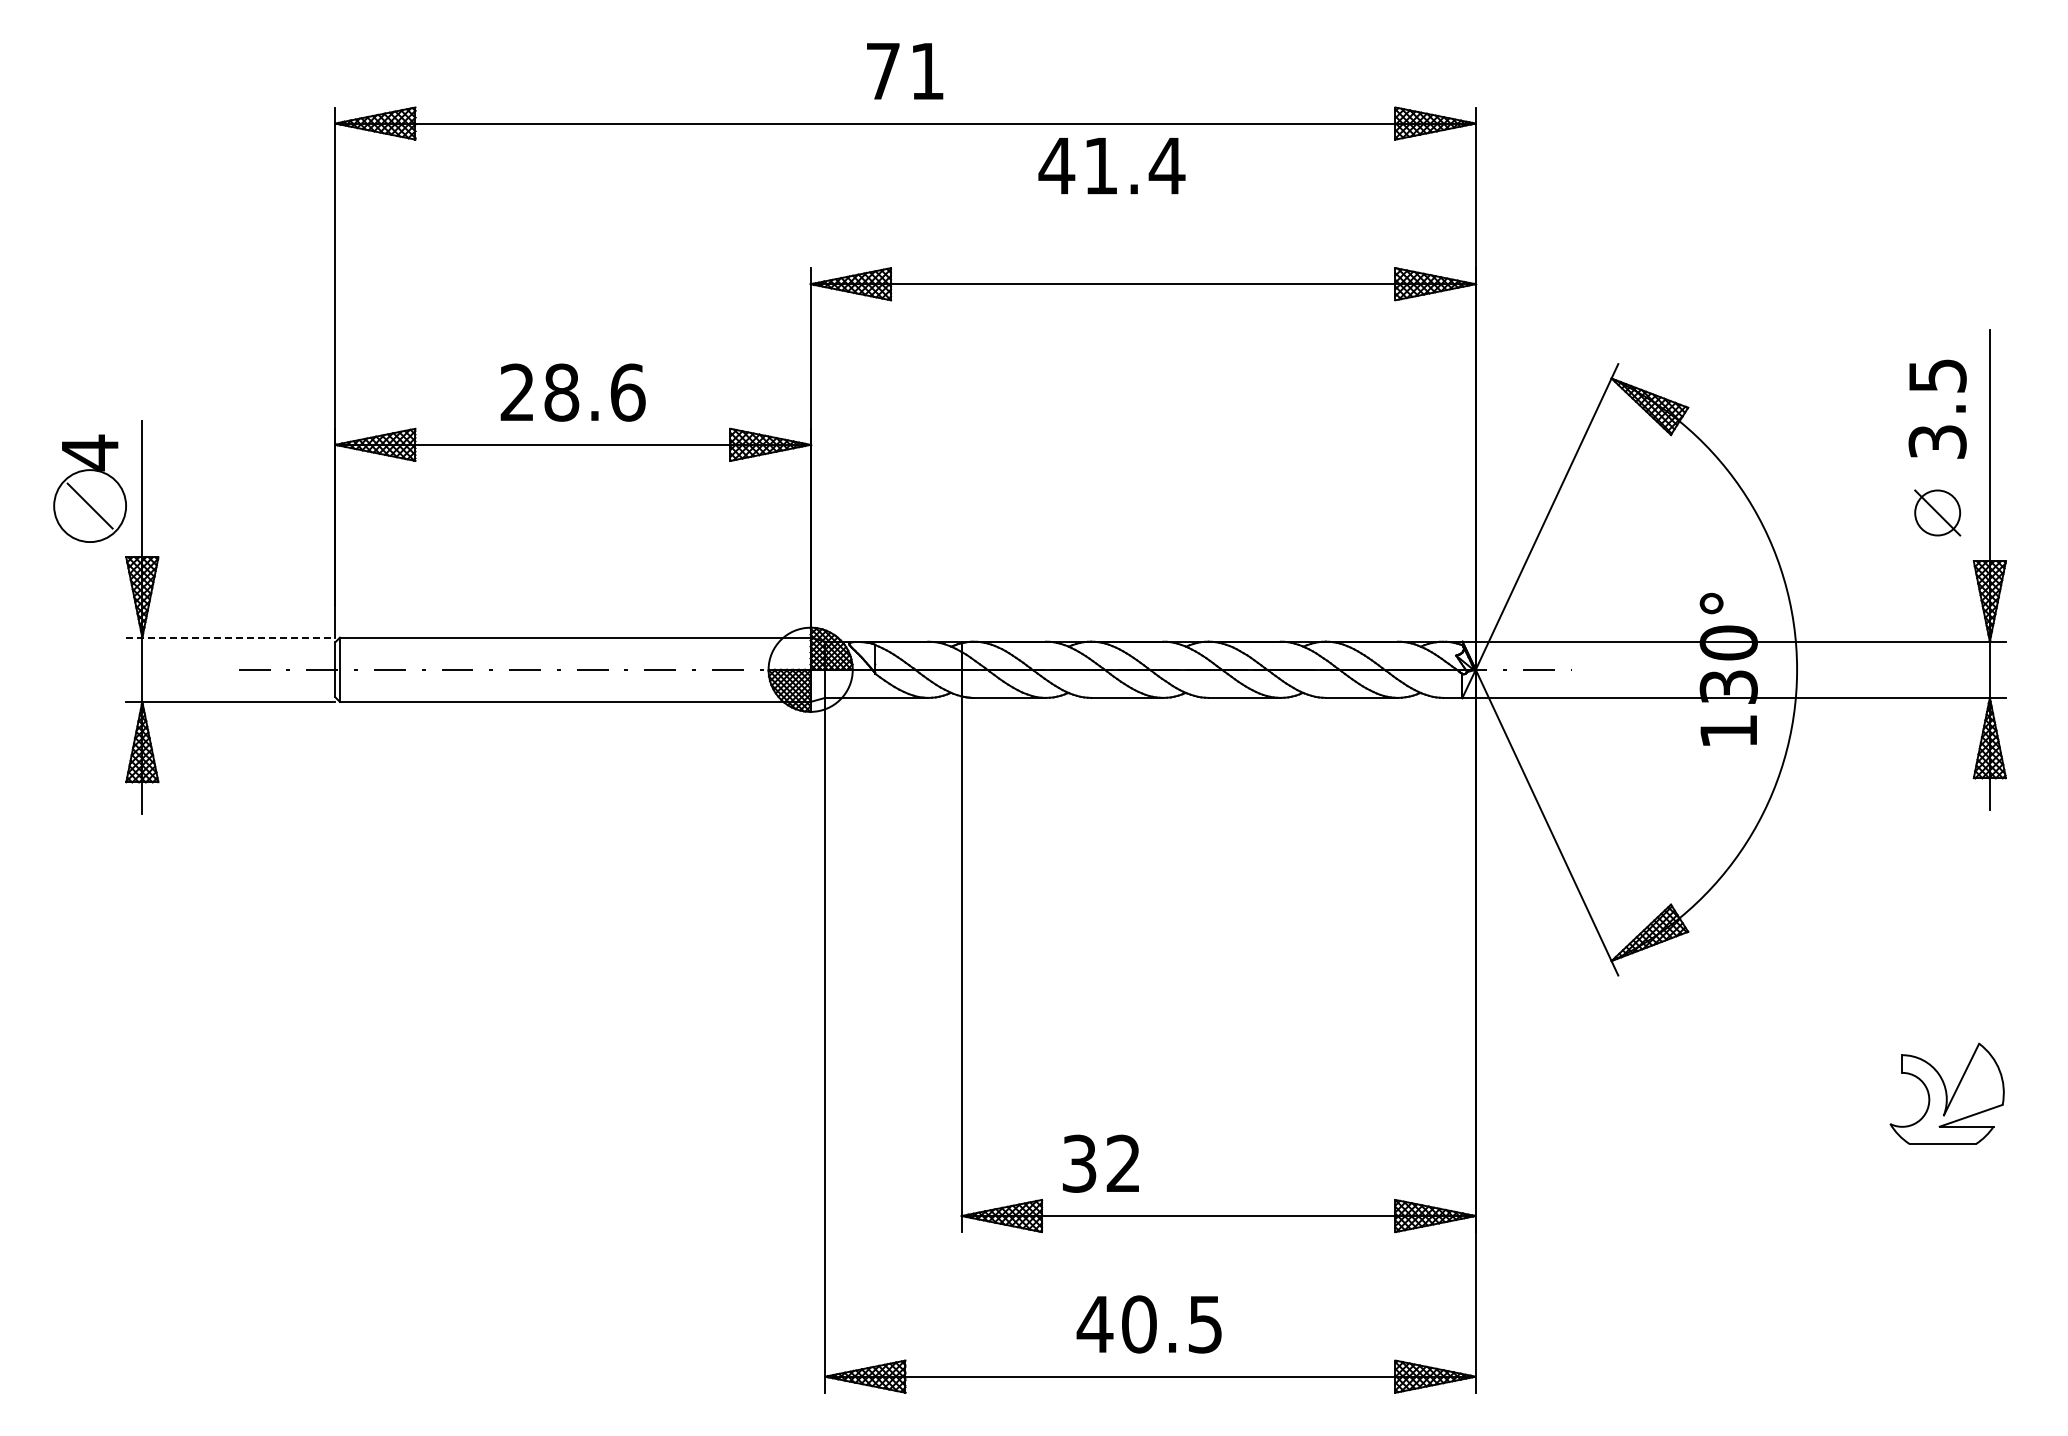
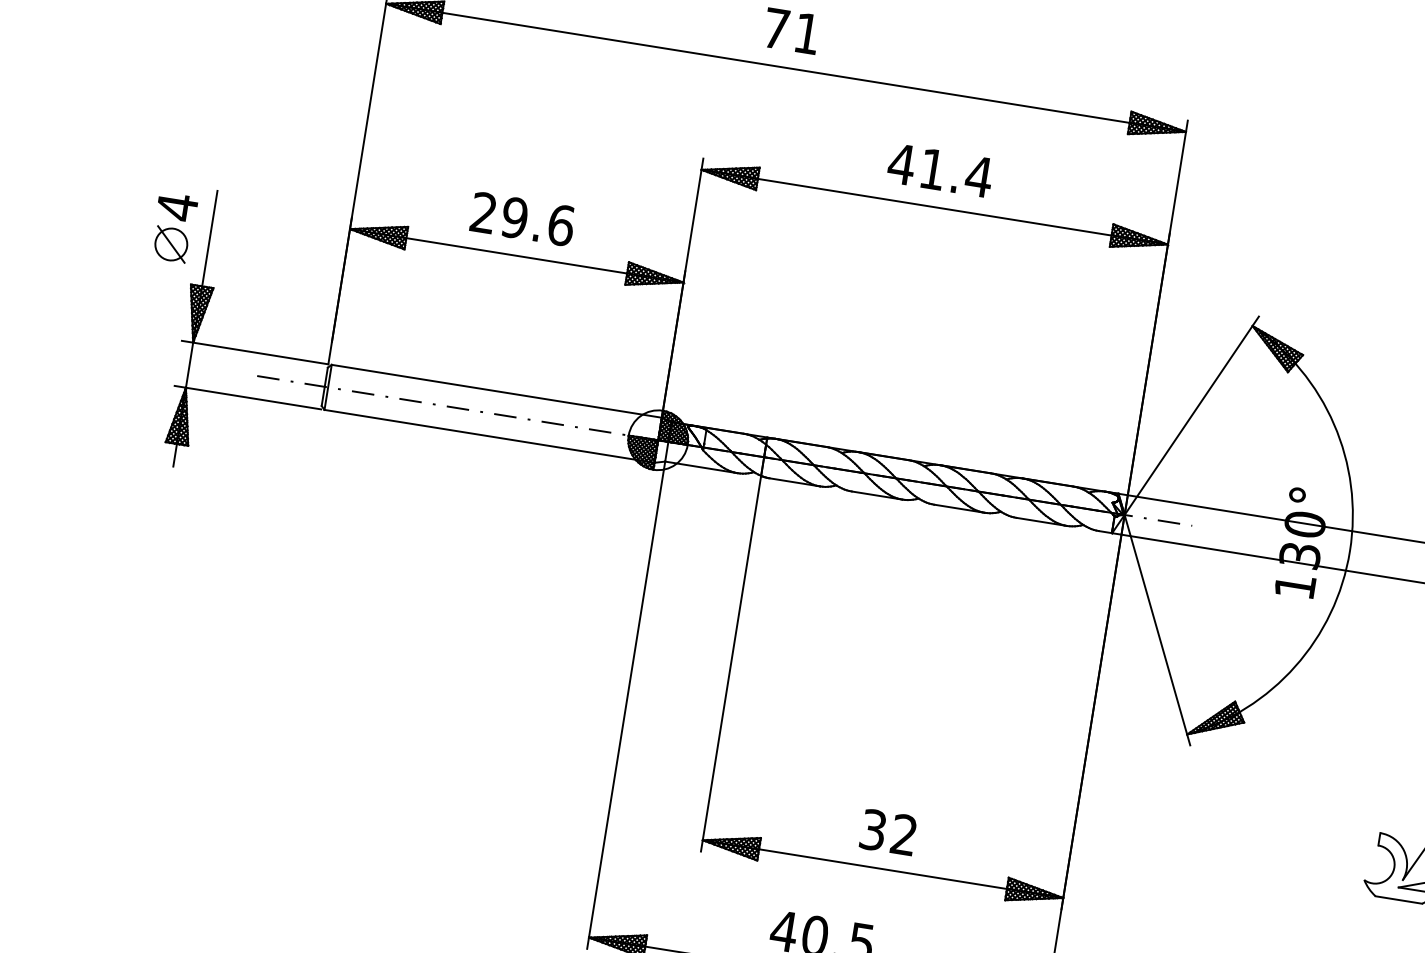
text: (1111, 166) -> (940, 170), moved
text: (561, 392) -> (514, 217), 28.6 -> 29.6
circle: (89, 505) -> (170, 244), size x0.62
line: (231, 637) -> (255, 352), dashed -> solid
text: (1100, 1163) -> (888, 832), moved

